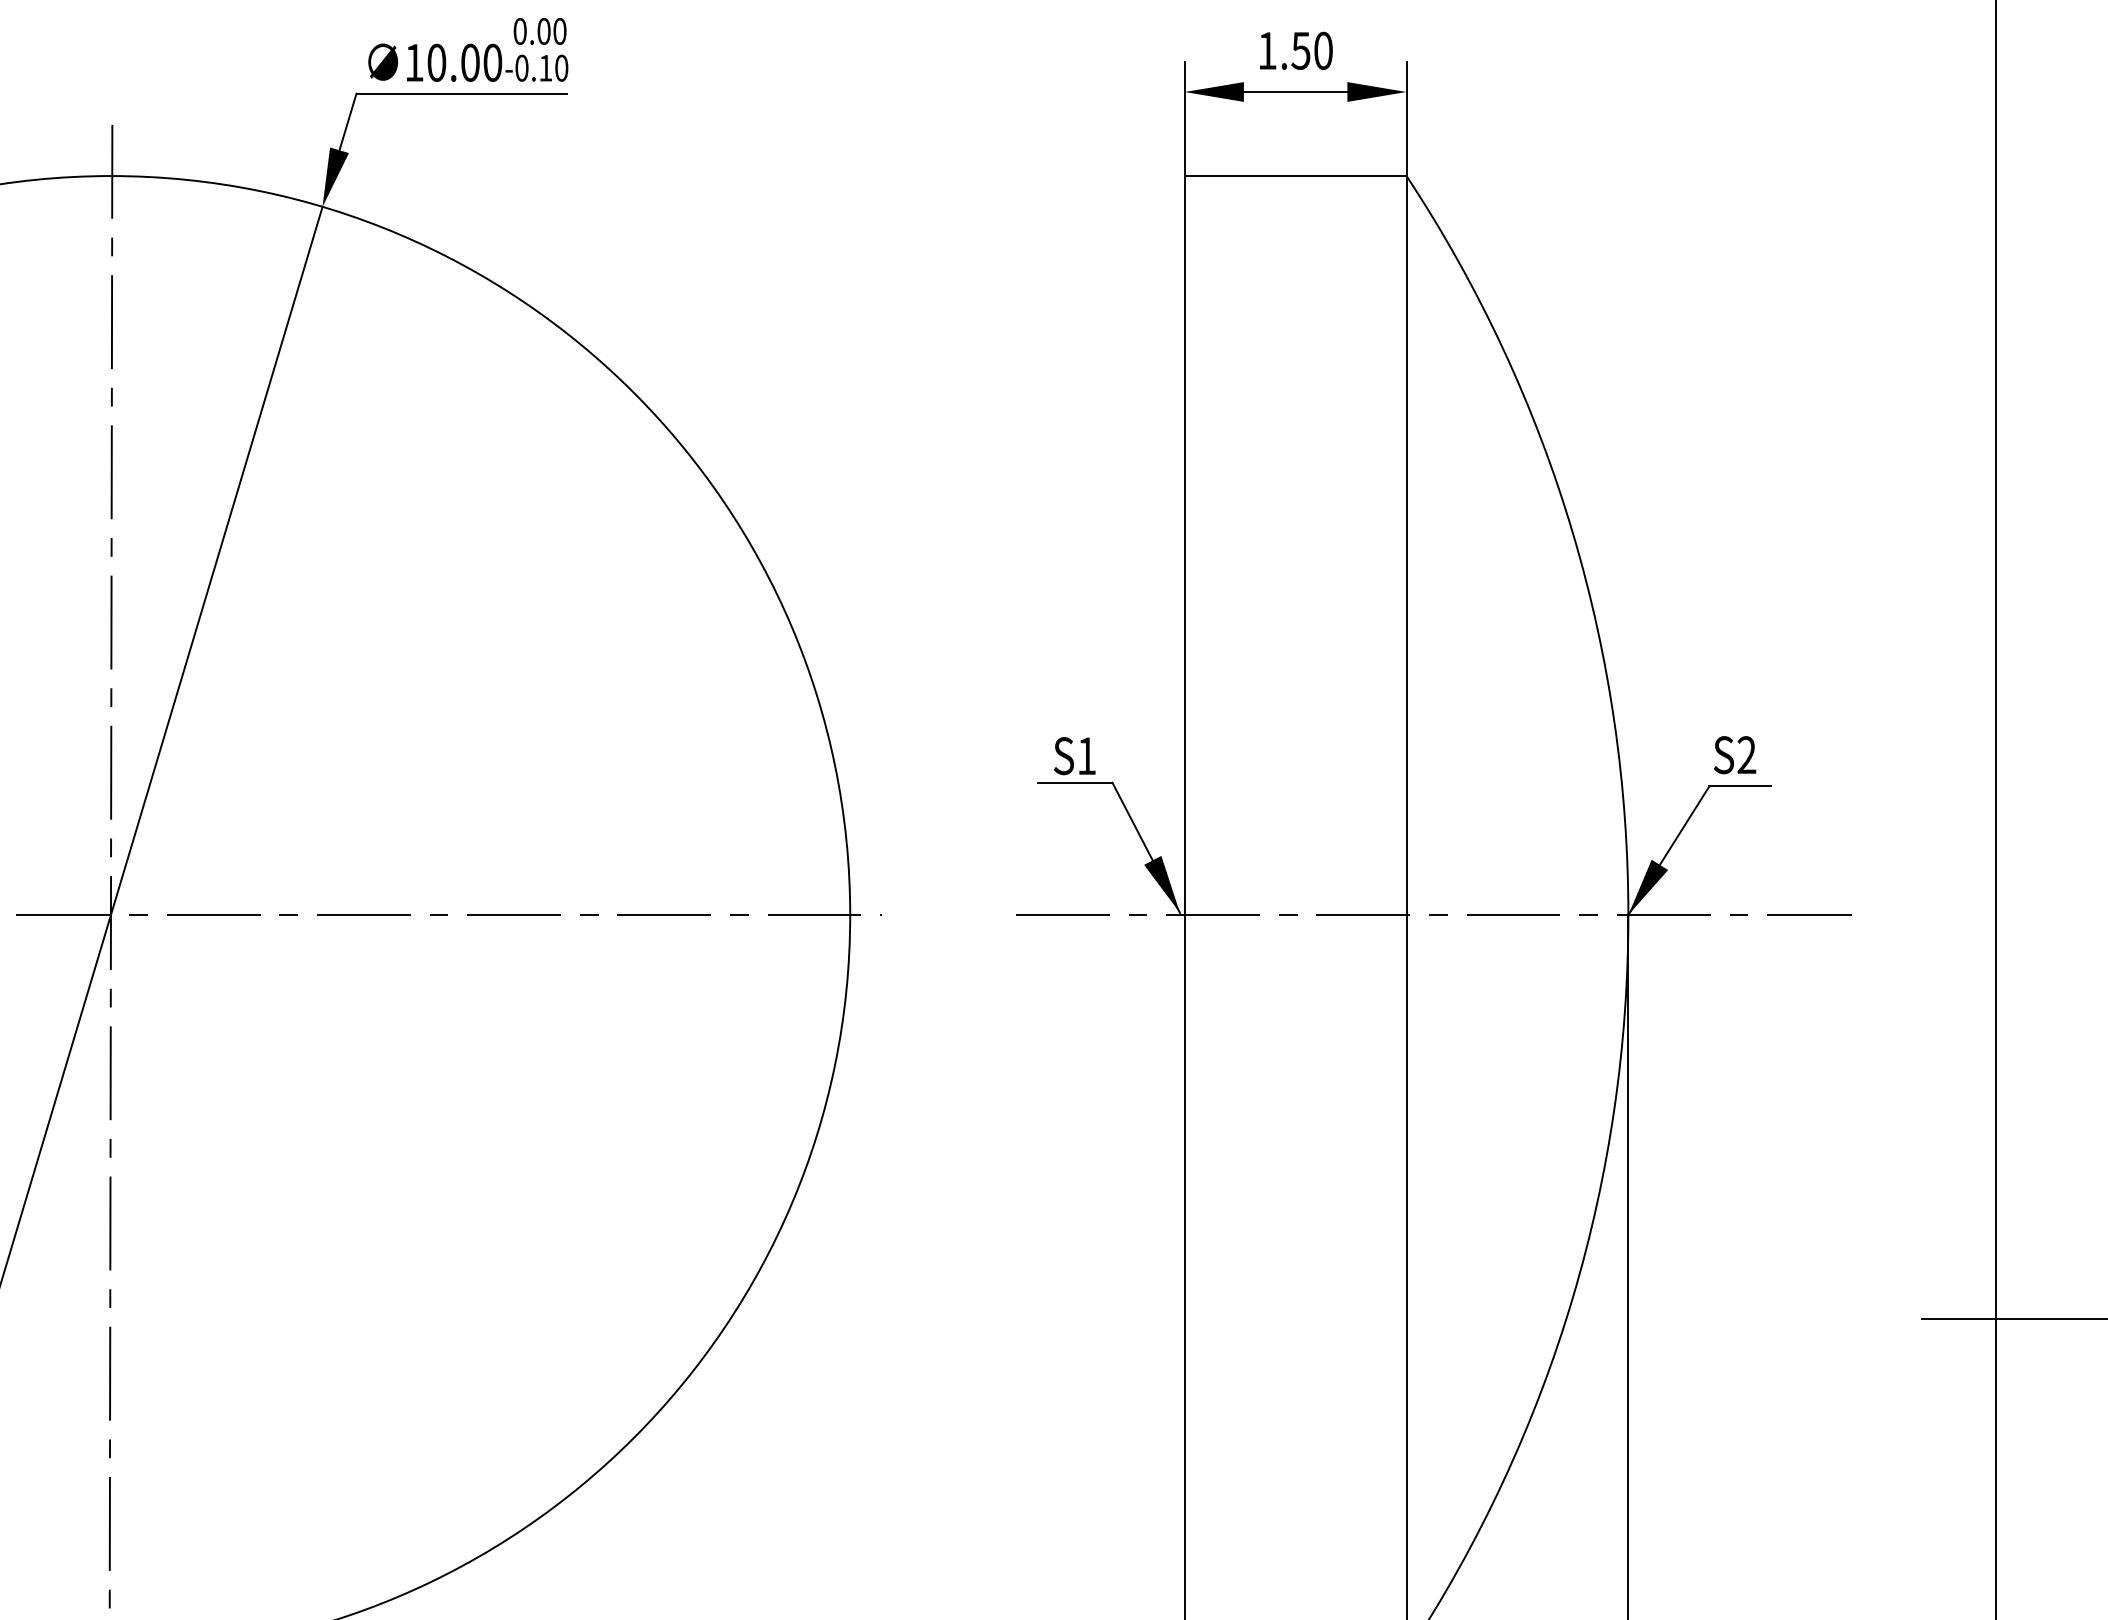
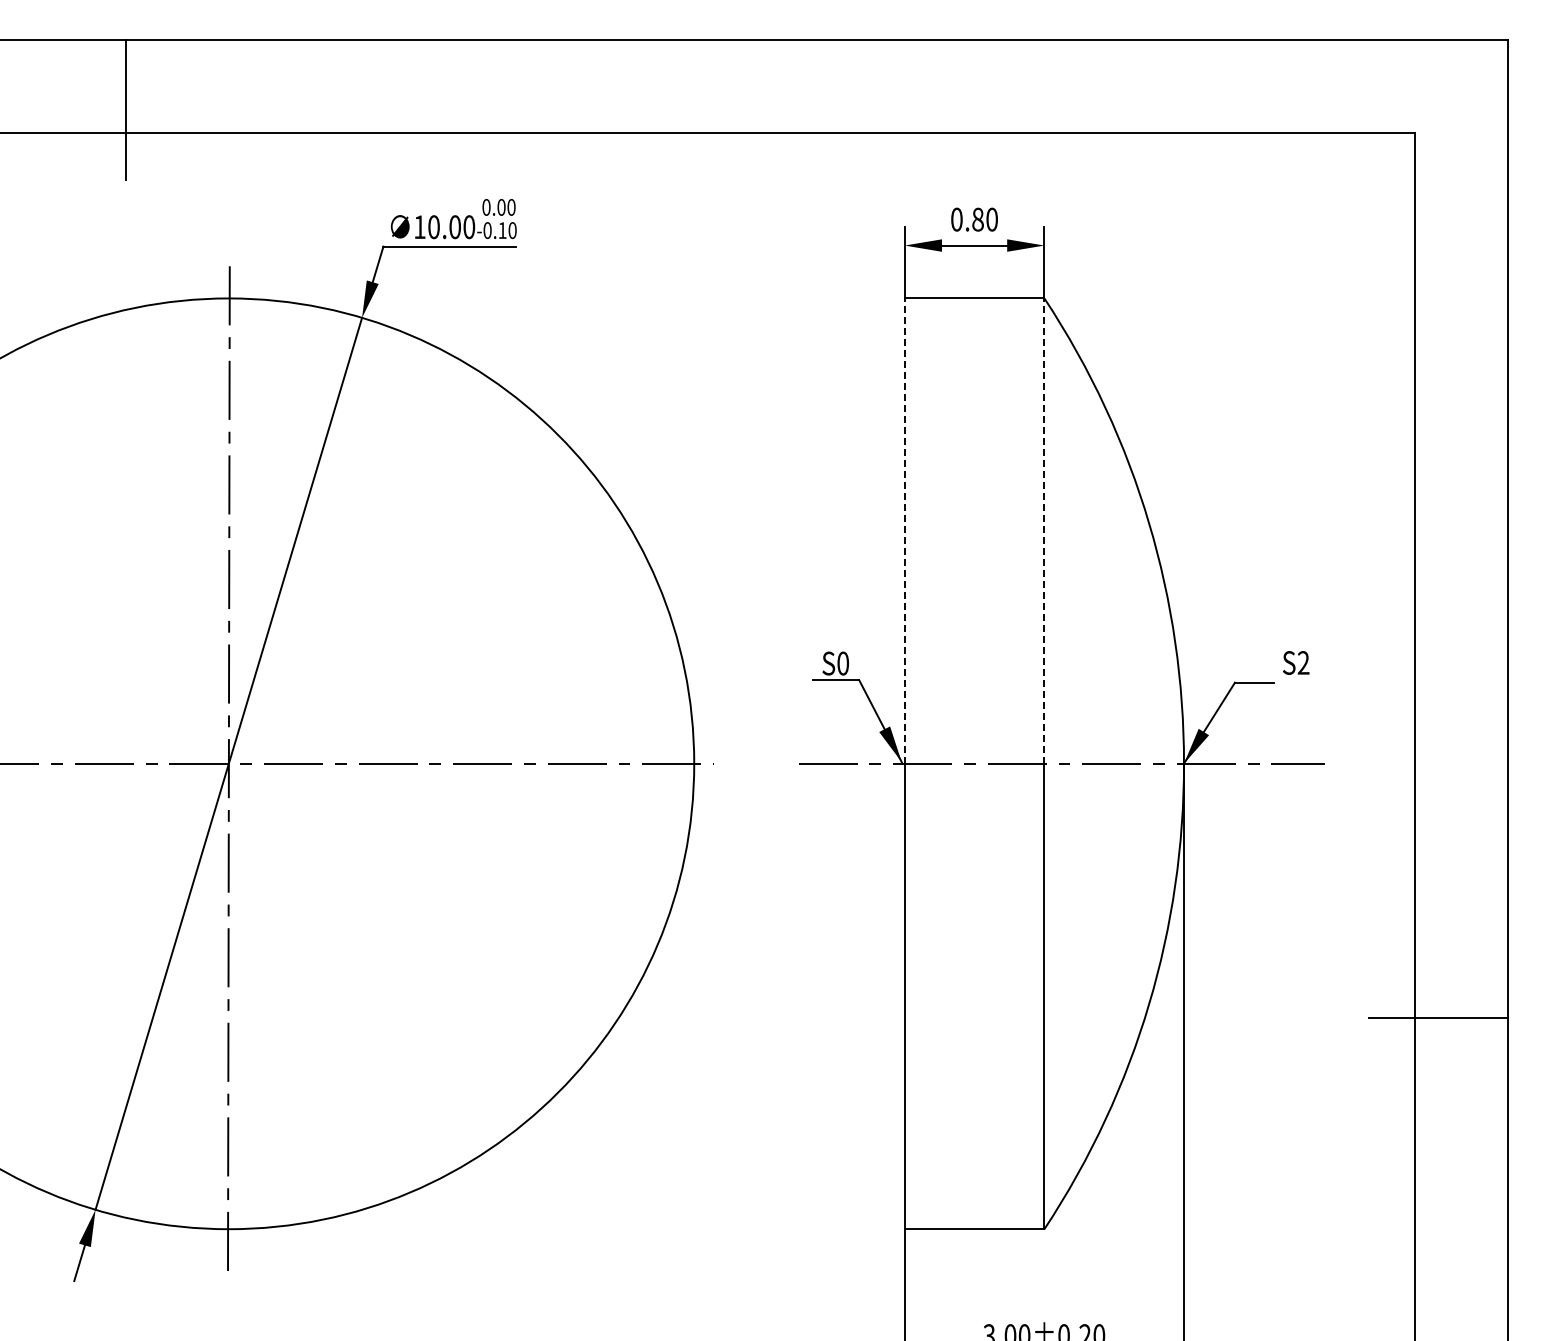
text: (1284, 50) -> (967, 219), 1.50 -> 0.80
line: (1184, 546) -> (904, 531), solid -> dashed
line: (1406, 546) -> (1044, 531), solid -> dashed
text: (1735, 754) -> (1296, 662), moved
text: (1085, 756) -> (842, 663), S1 -> S0

